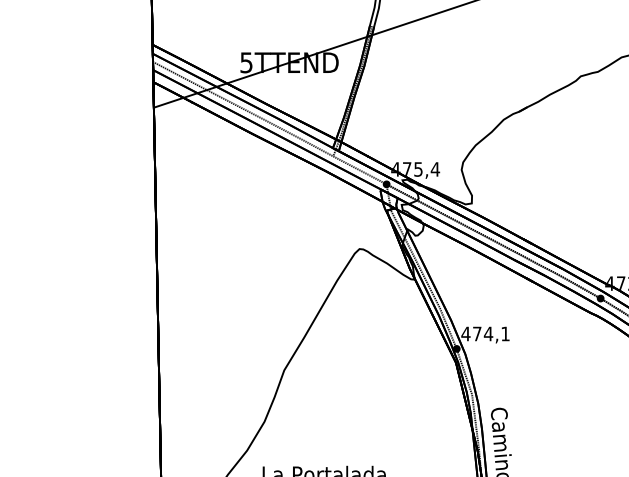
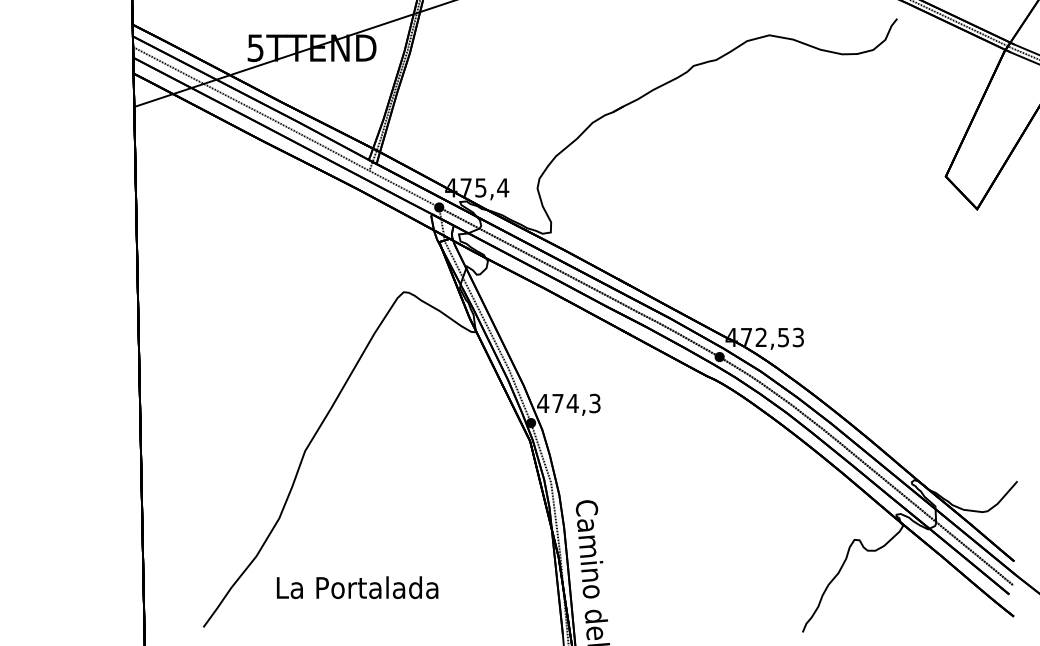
text: (505, 333) -> (594, 403), 474,1 -> 474,3

